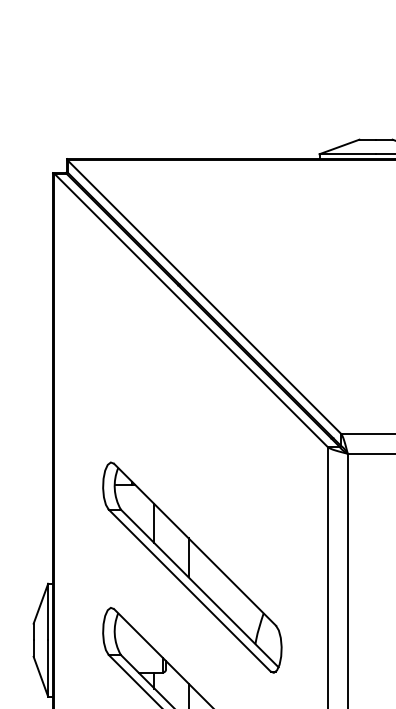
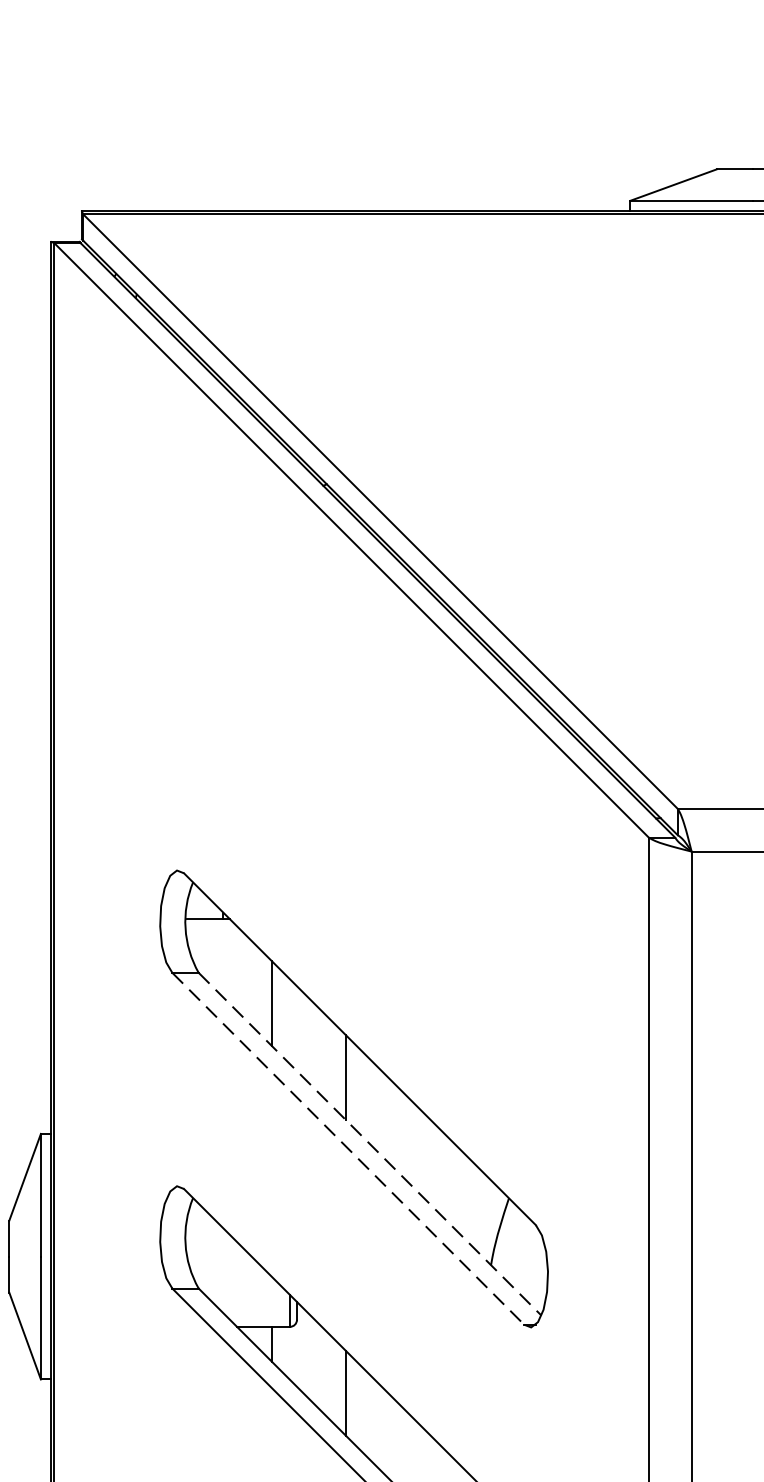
line: (199, 588) -> (369, 1144), solid -> dashed
line: (189, 590) -> (347, 1148), solid -> dashed

